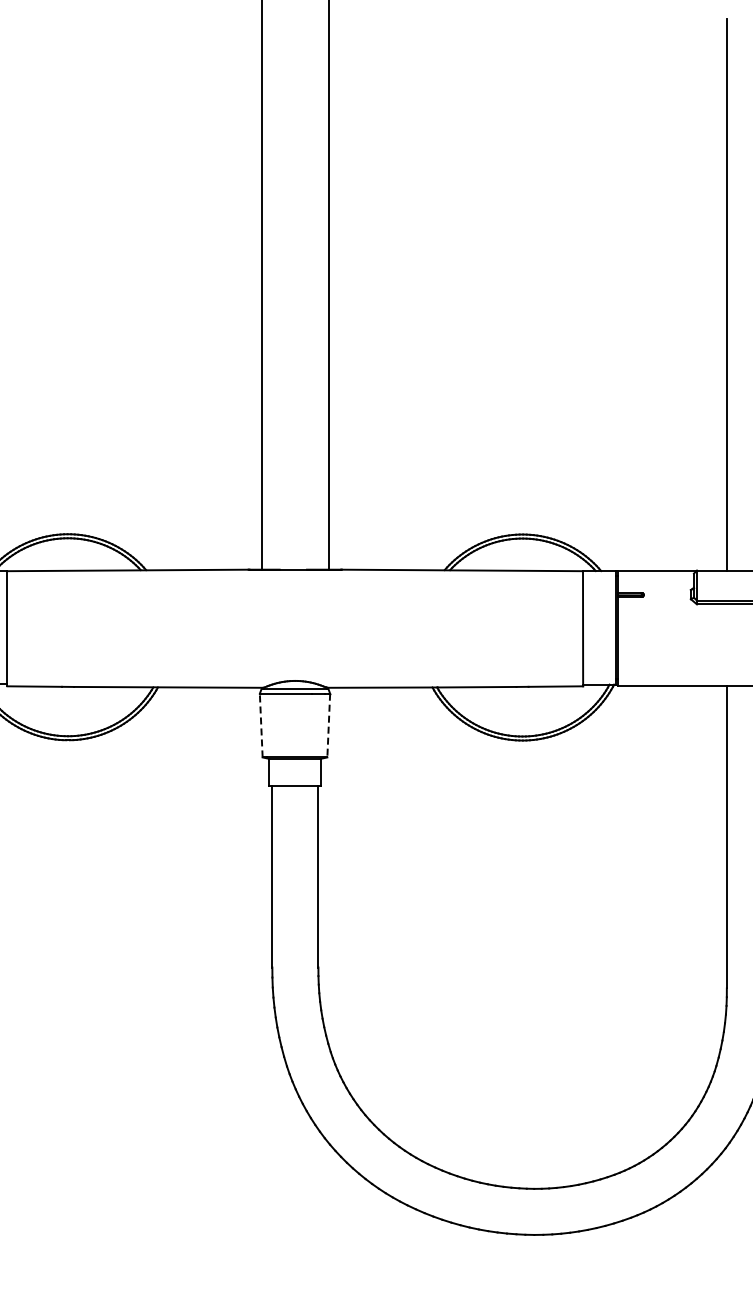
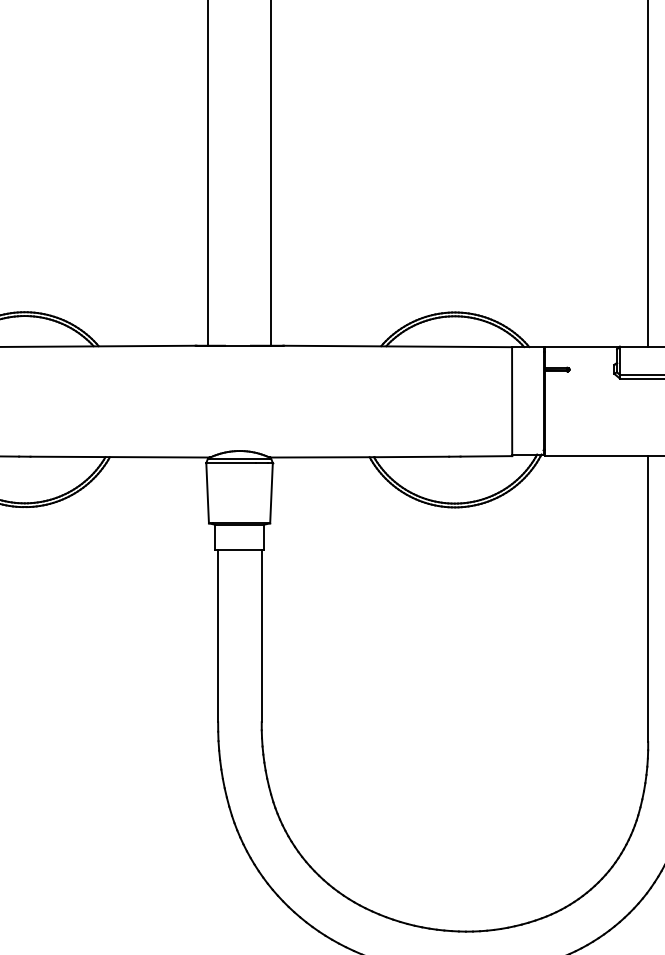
line: (261, 725) -> (207, 493), dashed -> solid
line: (328, 725) -> (271, 493), dashed -> solid

